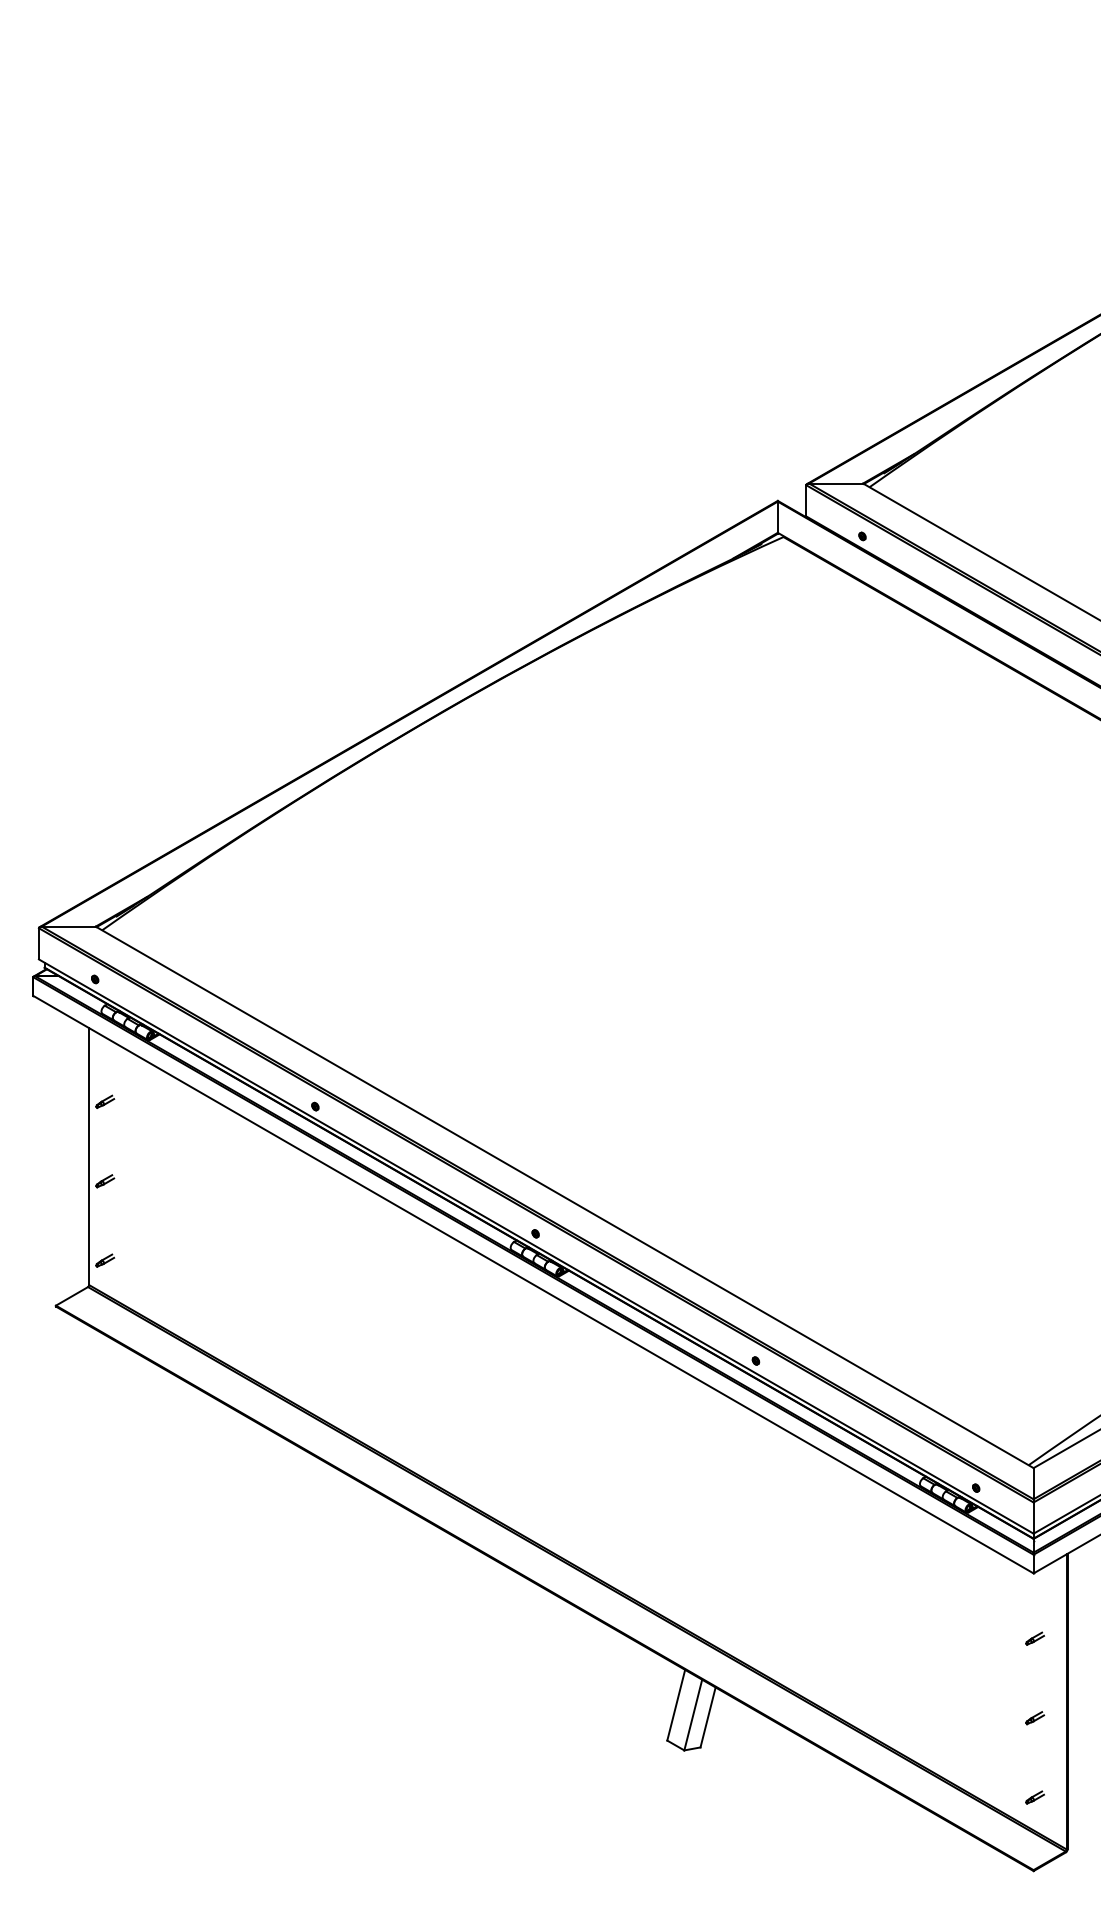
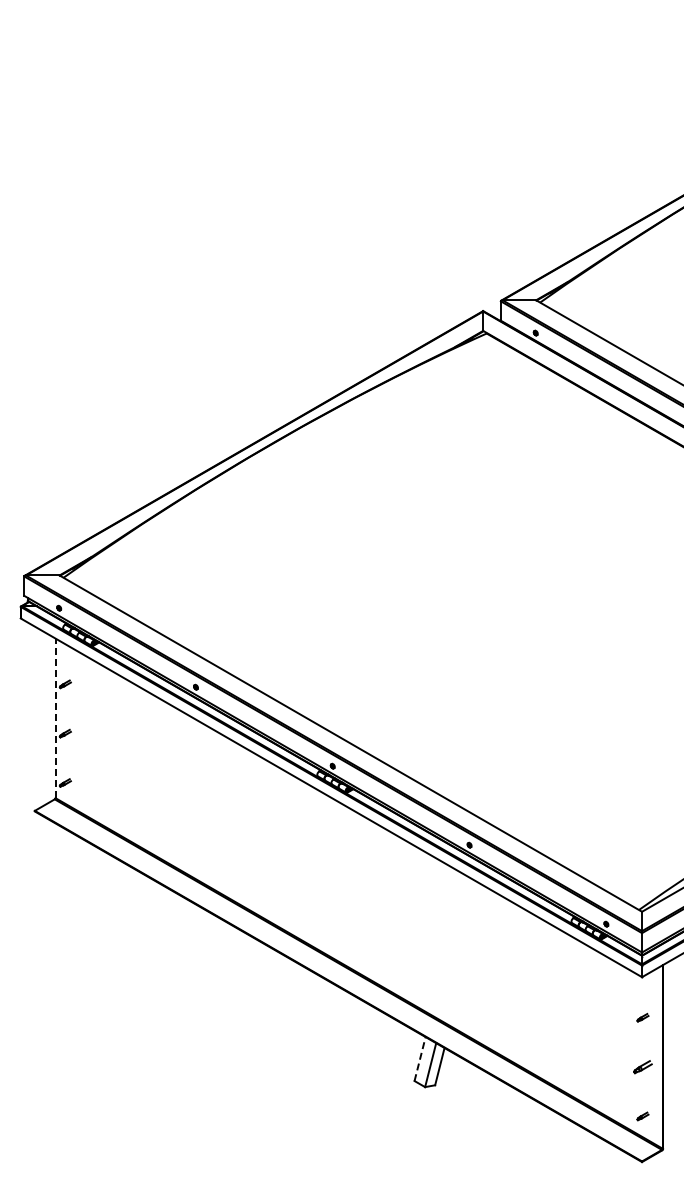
line: (89, 1156) -> (55, 718), solid -> dashed
line: (676, 1705) -> (420, 1059), solid -> dashed
part: (1034, 1717) -> (642, 1066), size x1.6

